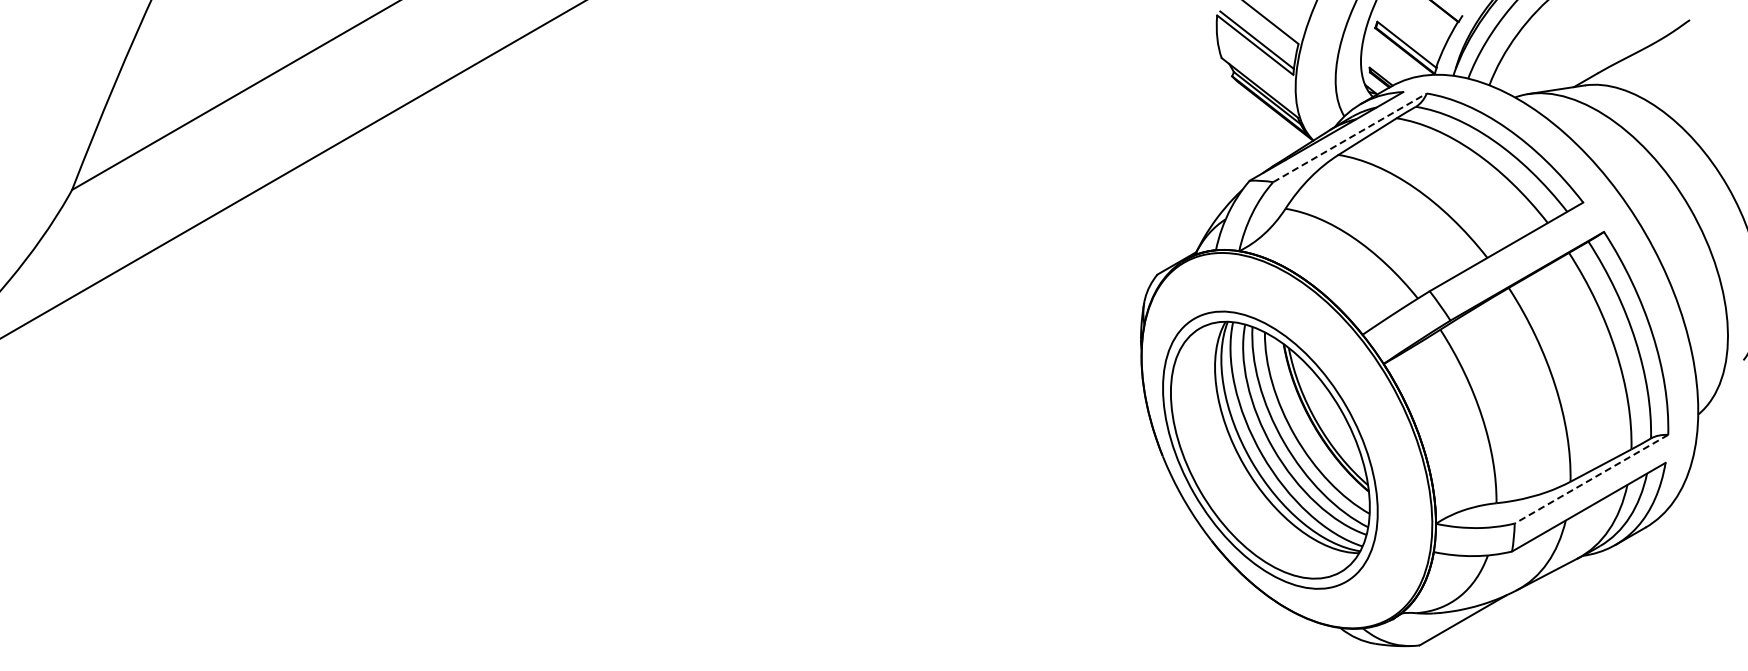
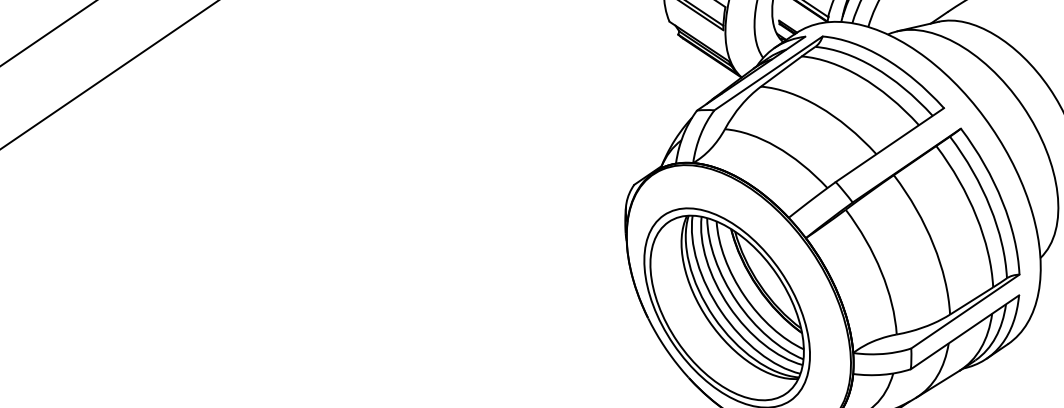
line: (1349, 137) -> (768, 73), dashed -> solid
line: (1591, 479) -> (965, 311), dashed -> solid

